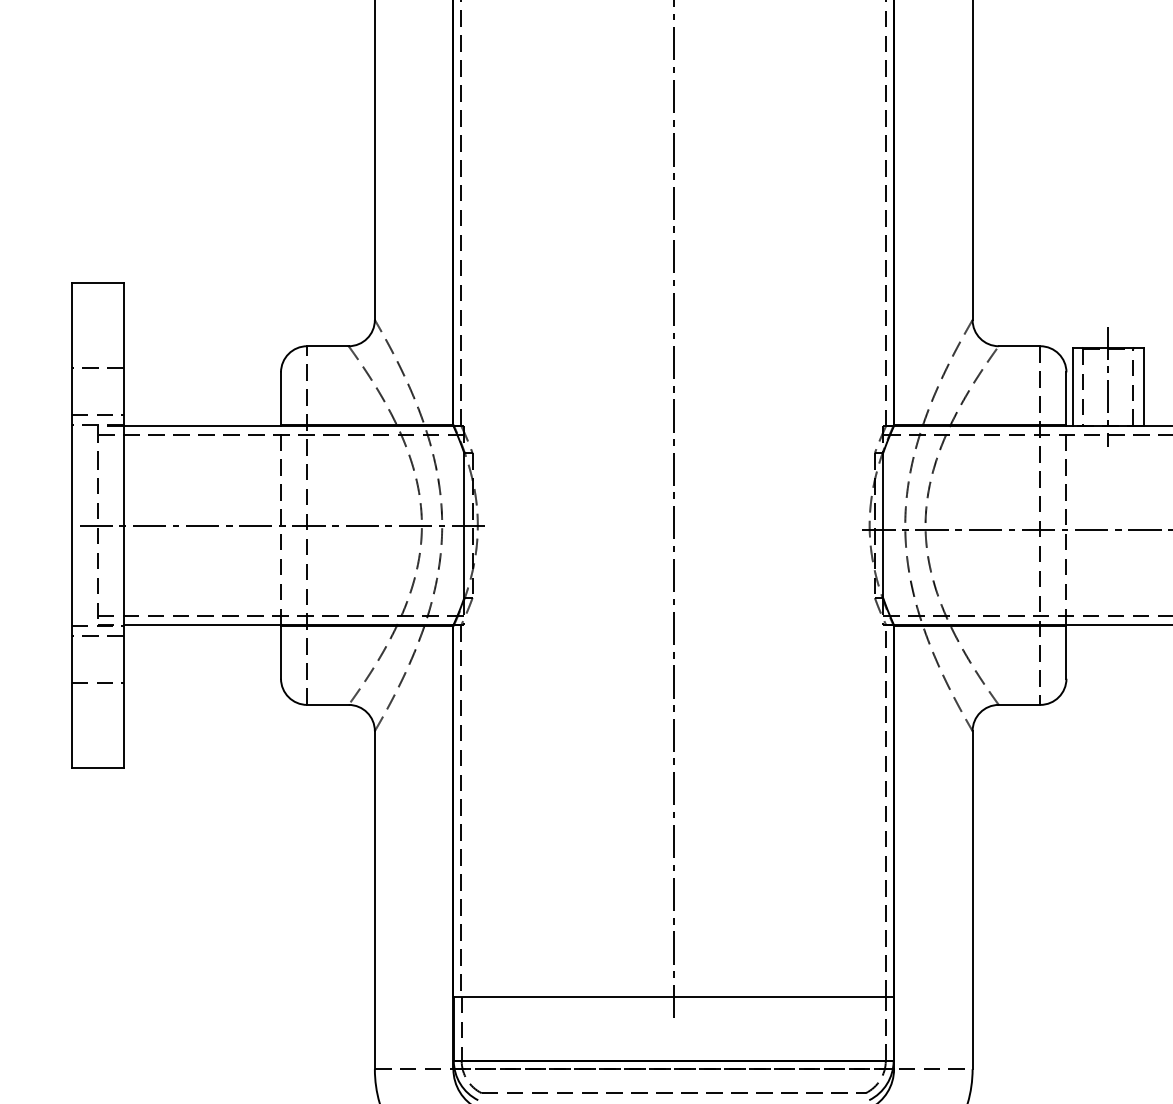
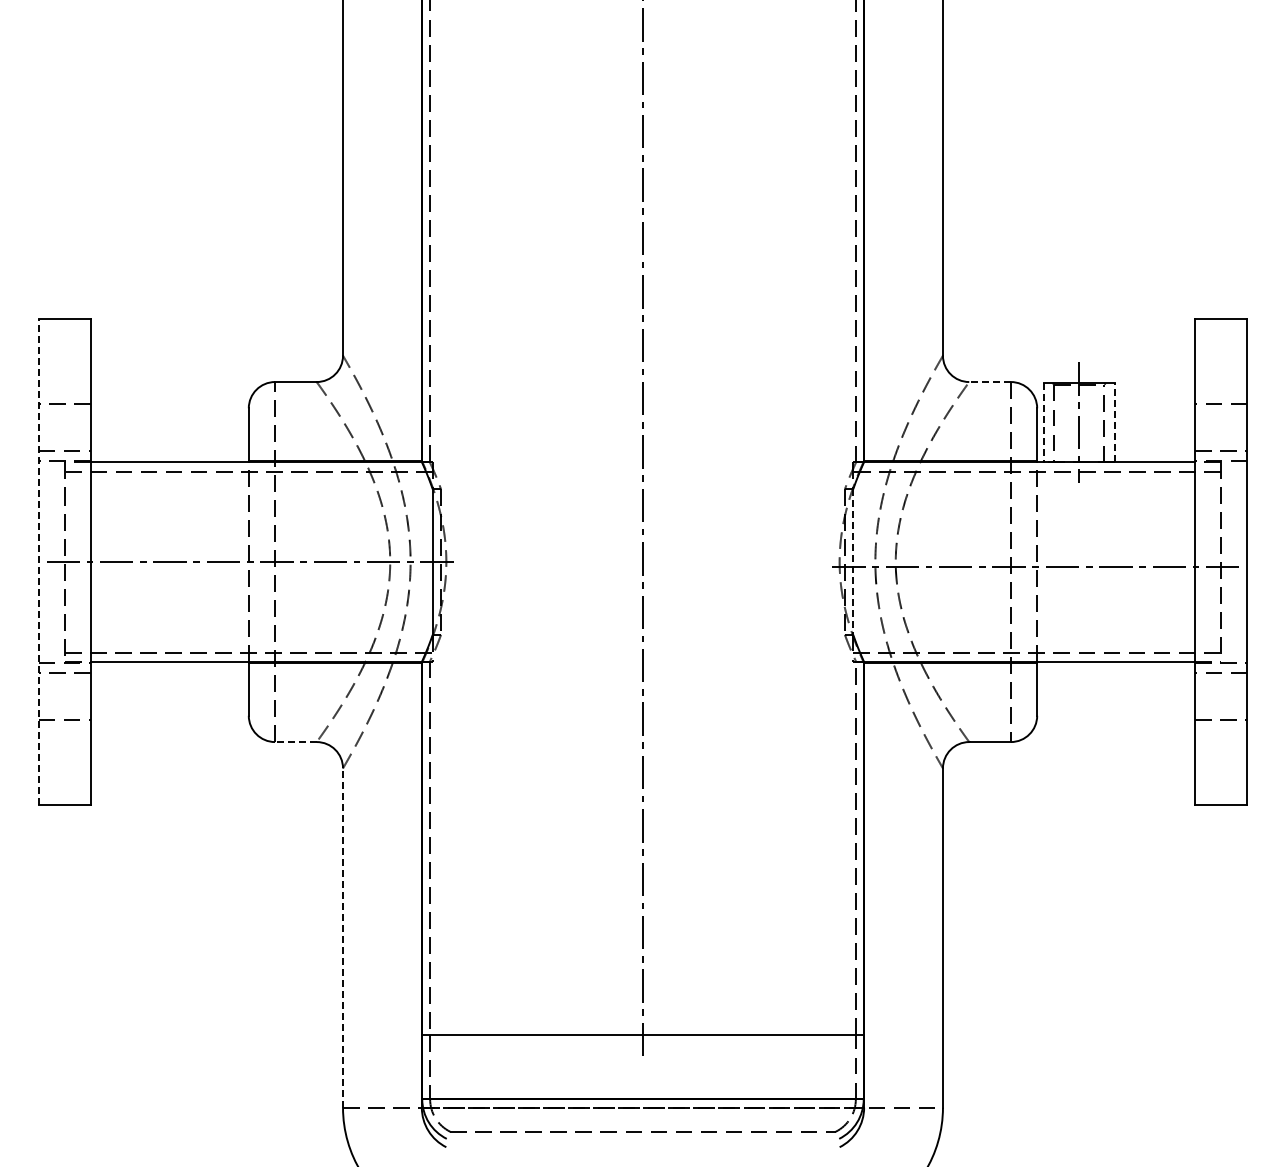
line: (1019, 346) -> (990, 382), solid -> dashed
line: (1143, 386) -> (1114, 422), solid -> dashed
line: (1072, 387) -> (1043, 423), solid -> dashed
line: (71, 525) -> (38, 561), solid -> dashed
line: (883, 525) -> (853, 561), solid -> dashed
line: (327, 705) -> (295, 742), solid -> dashed
line: (375, 900) -> (343, 938), solid -> dashed

